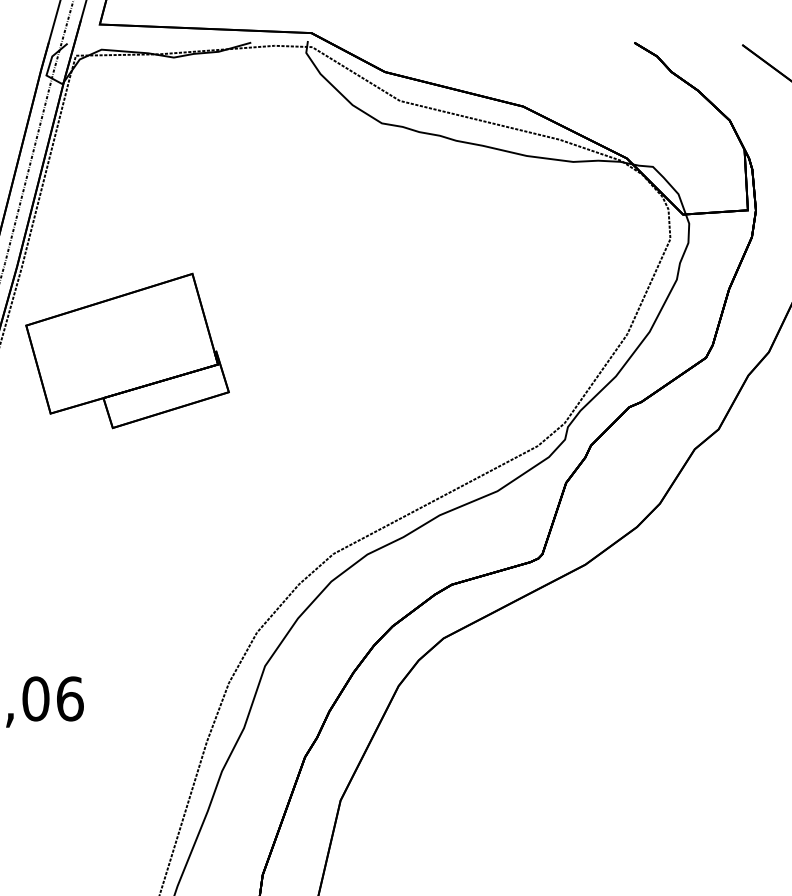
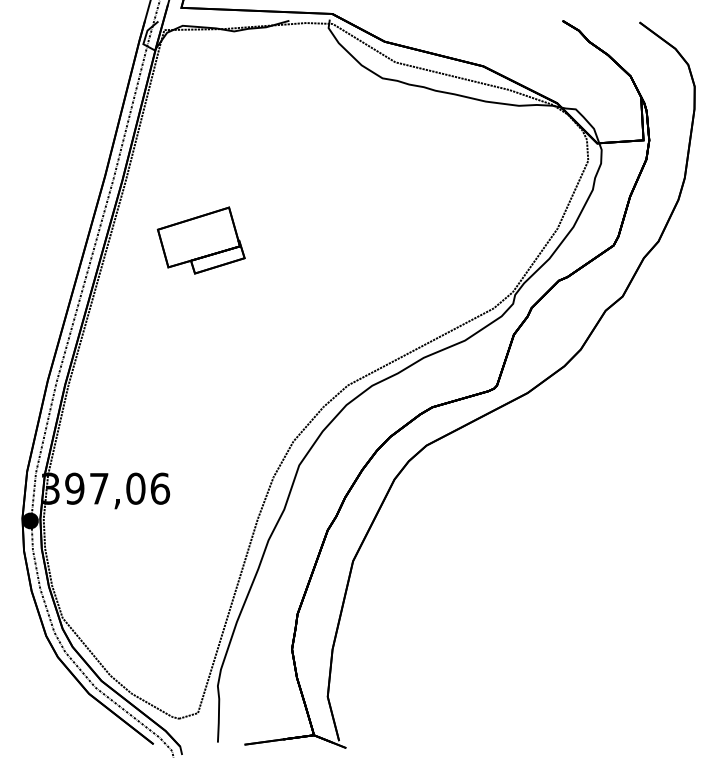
part: (128, 350) -> (201, 240), size x0.6

